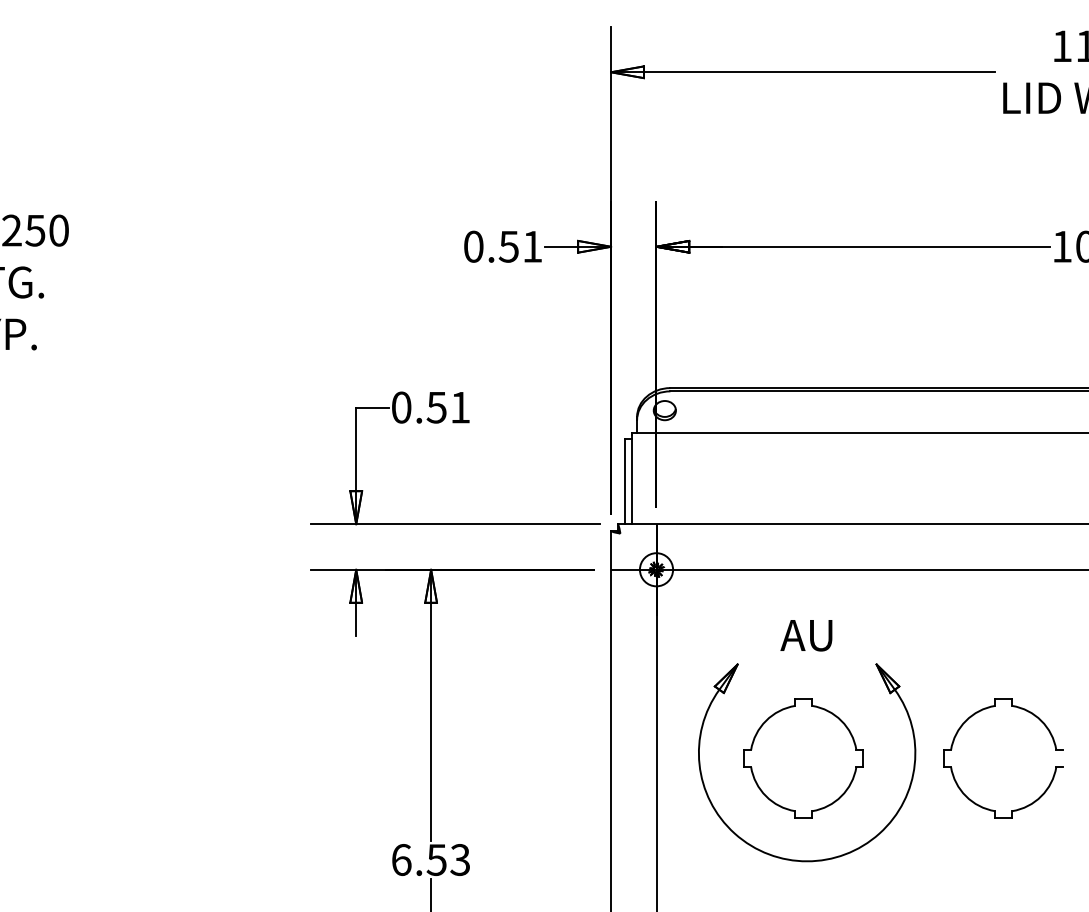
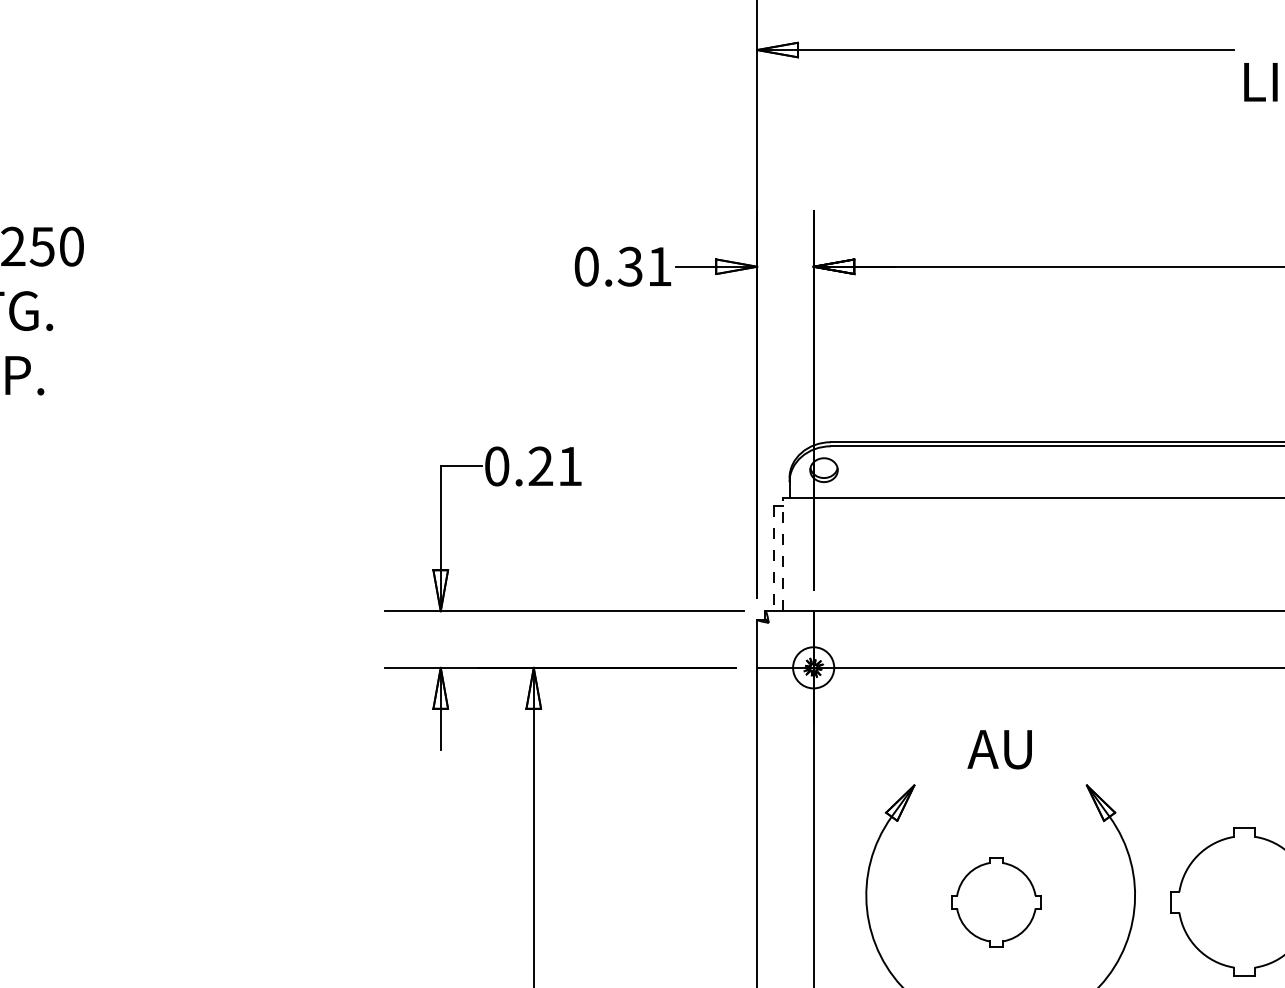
text: (508, 245) -> (629, 265), 0.51 -> 0.31
text: (436, 407) -> (540, 466), 0.51 -> 0.21
line: (631, 479) -> (782, 555), solid -> dashed
line: (624, 481) -> (773, 558), solid -> dashed
part: (803, 758) -> (996, 902), size x0.6

